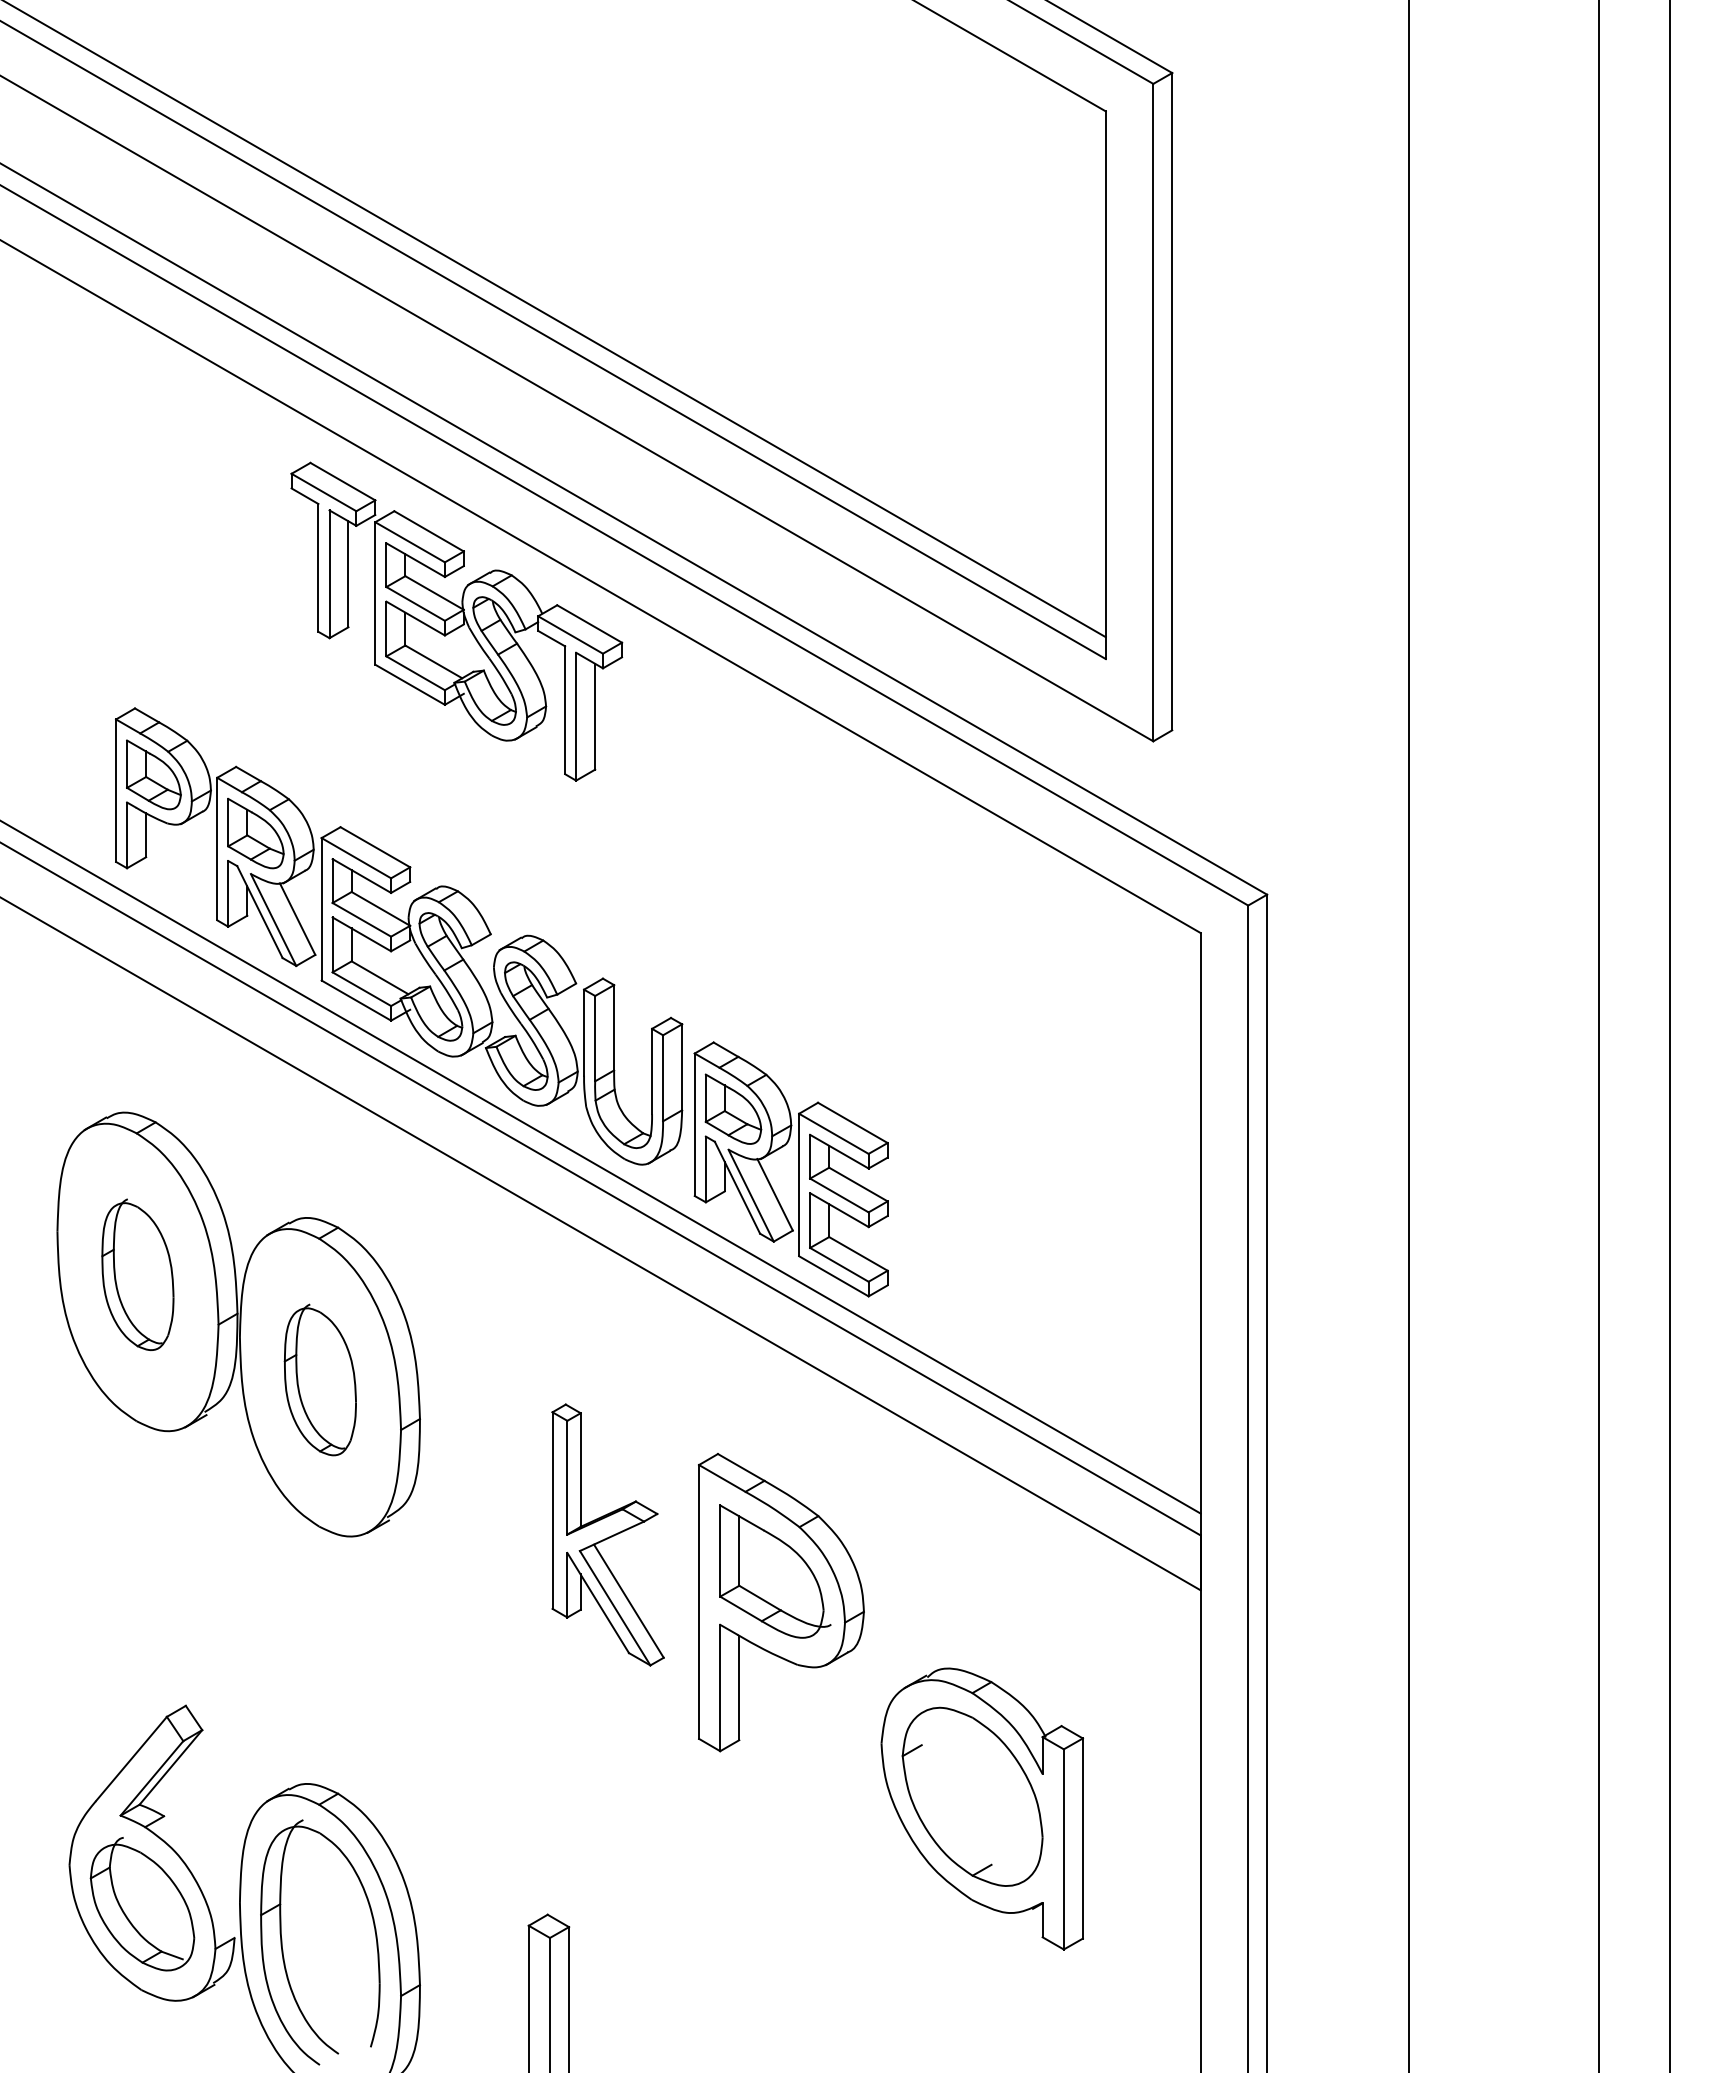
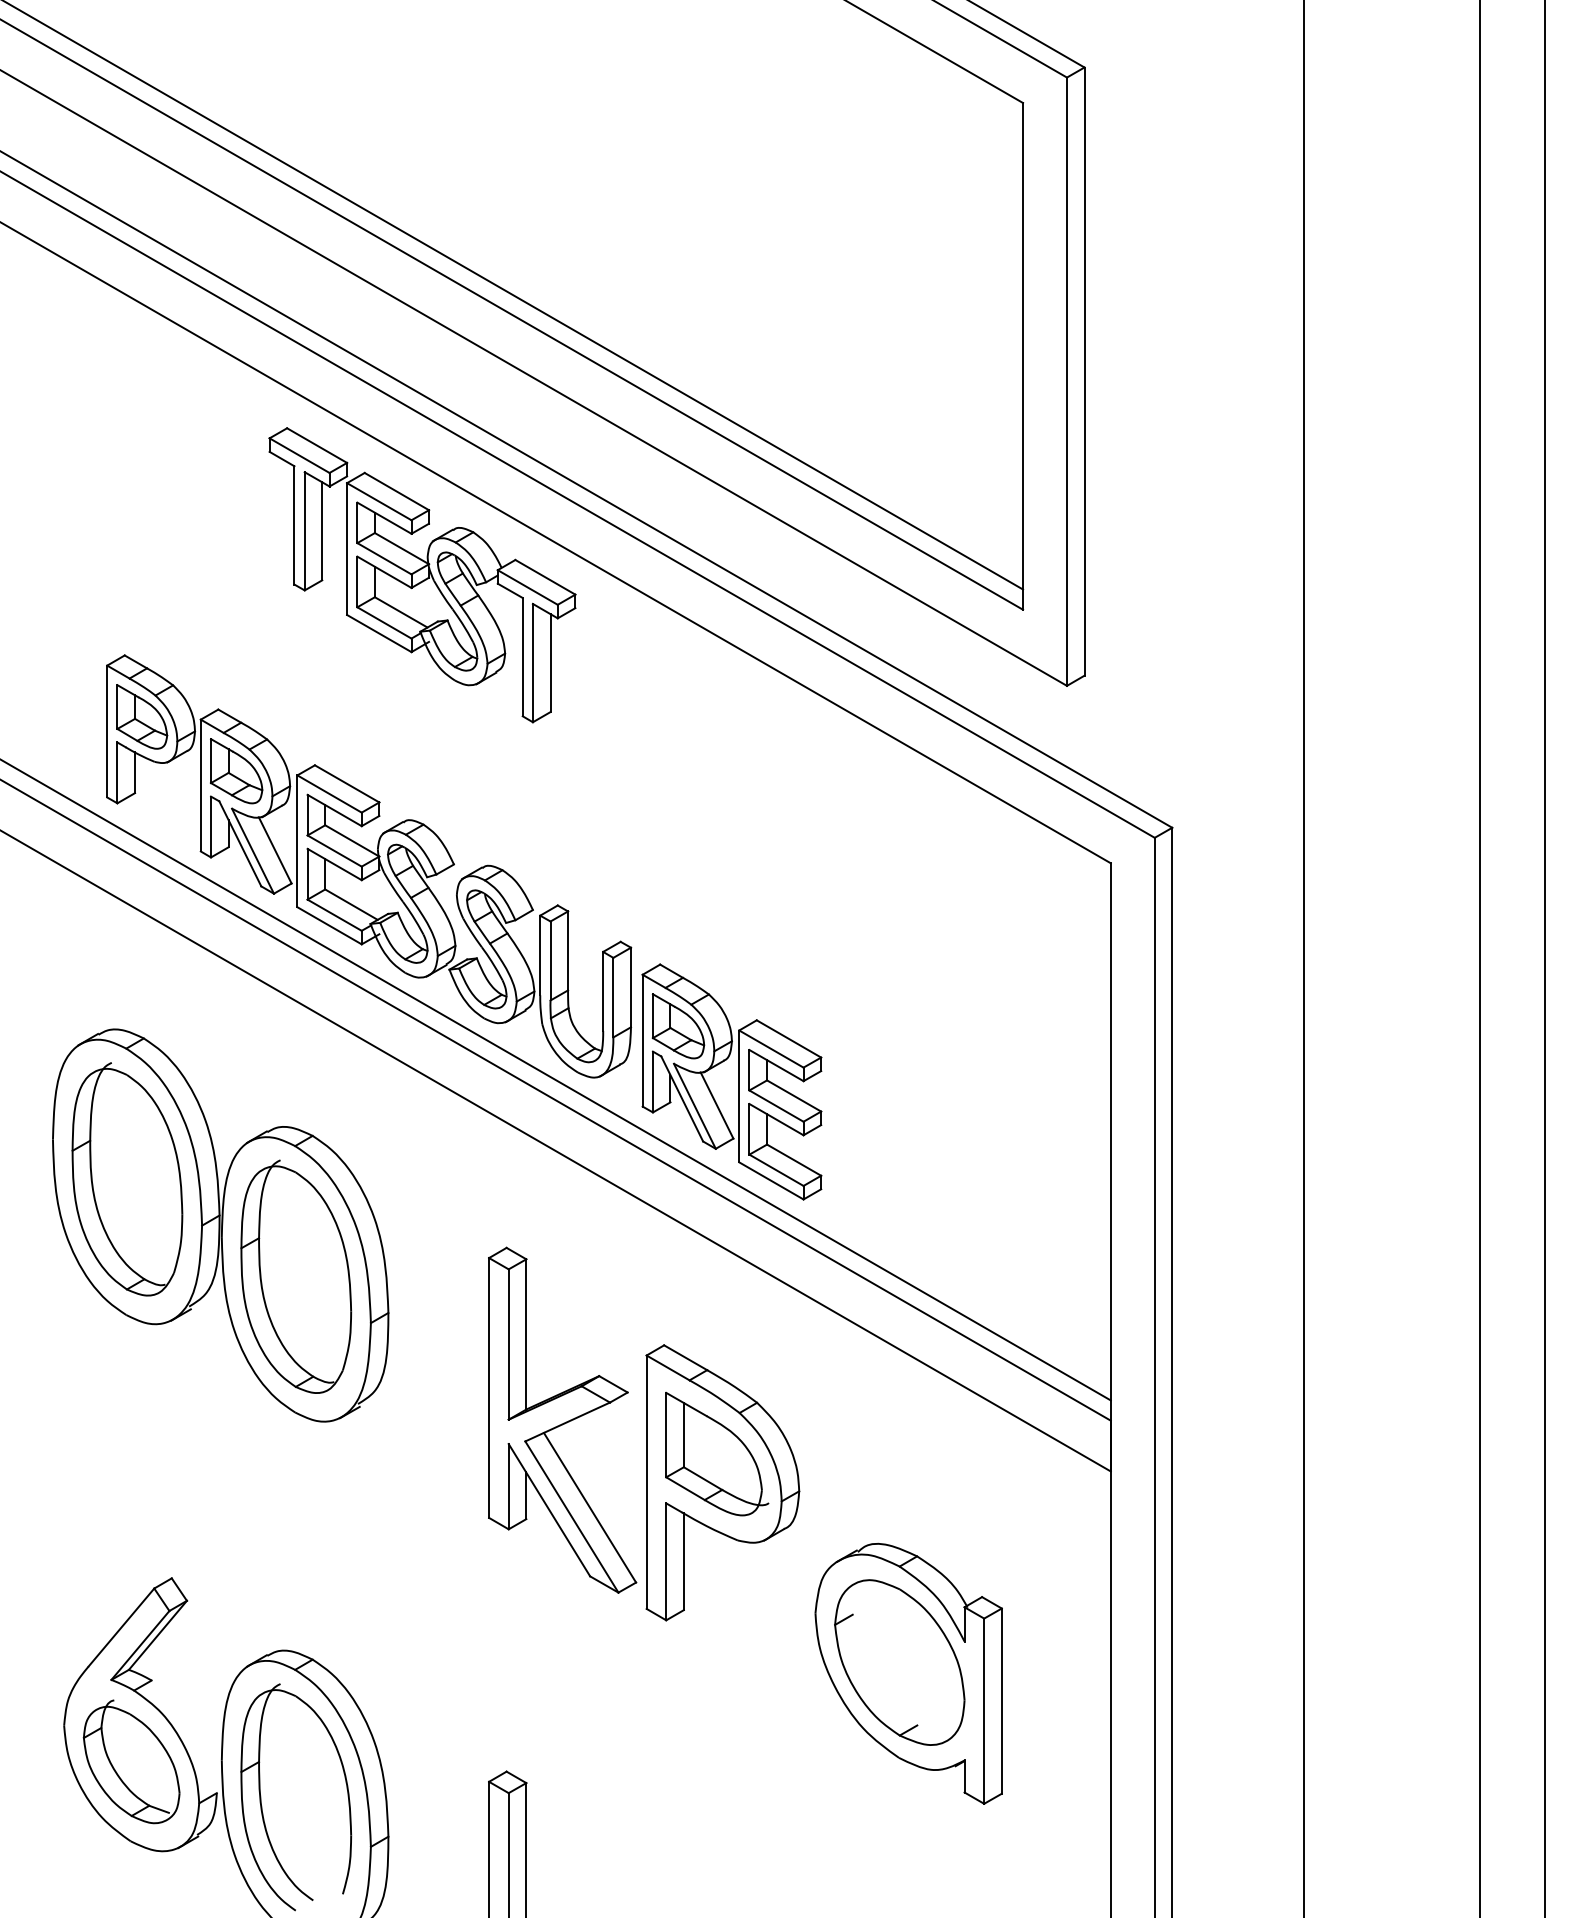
part: (137, 1274) -> (127, 1179), size x1.67
part: (320, 1379) -> (296, 1276), size x1.67
part: (607, 1534) -> (561, 1419), size x1.43

